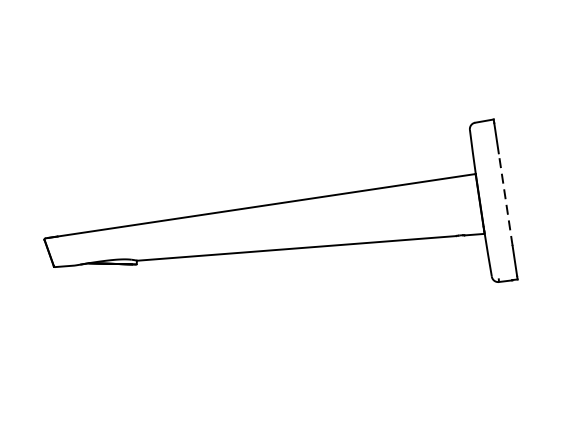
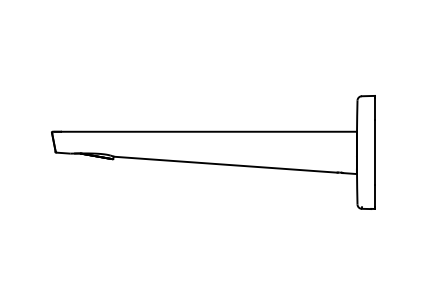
line: (506, 199) -> (375, 152), dashed -> solid

